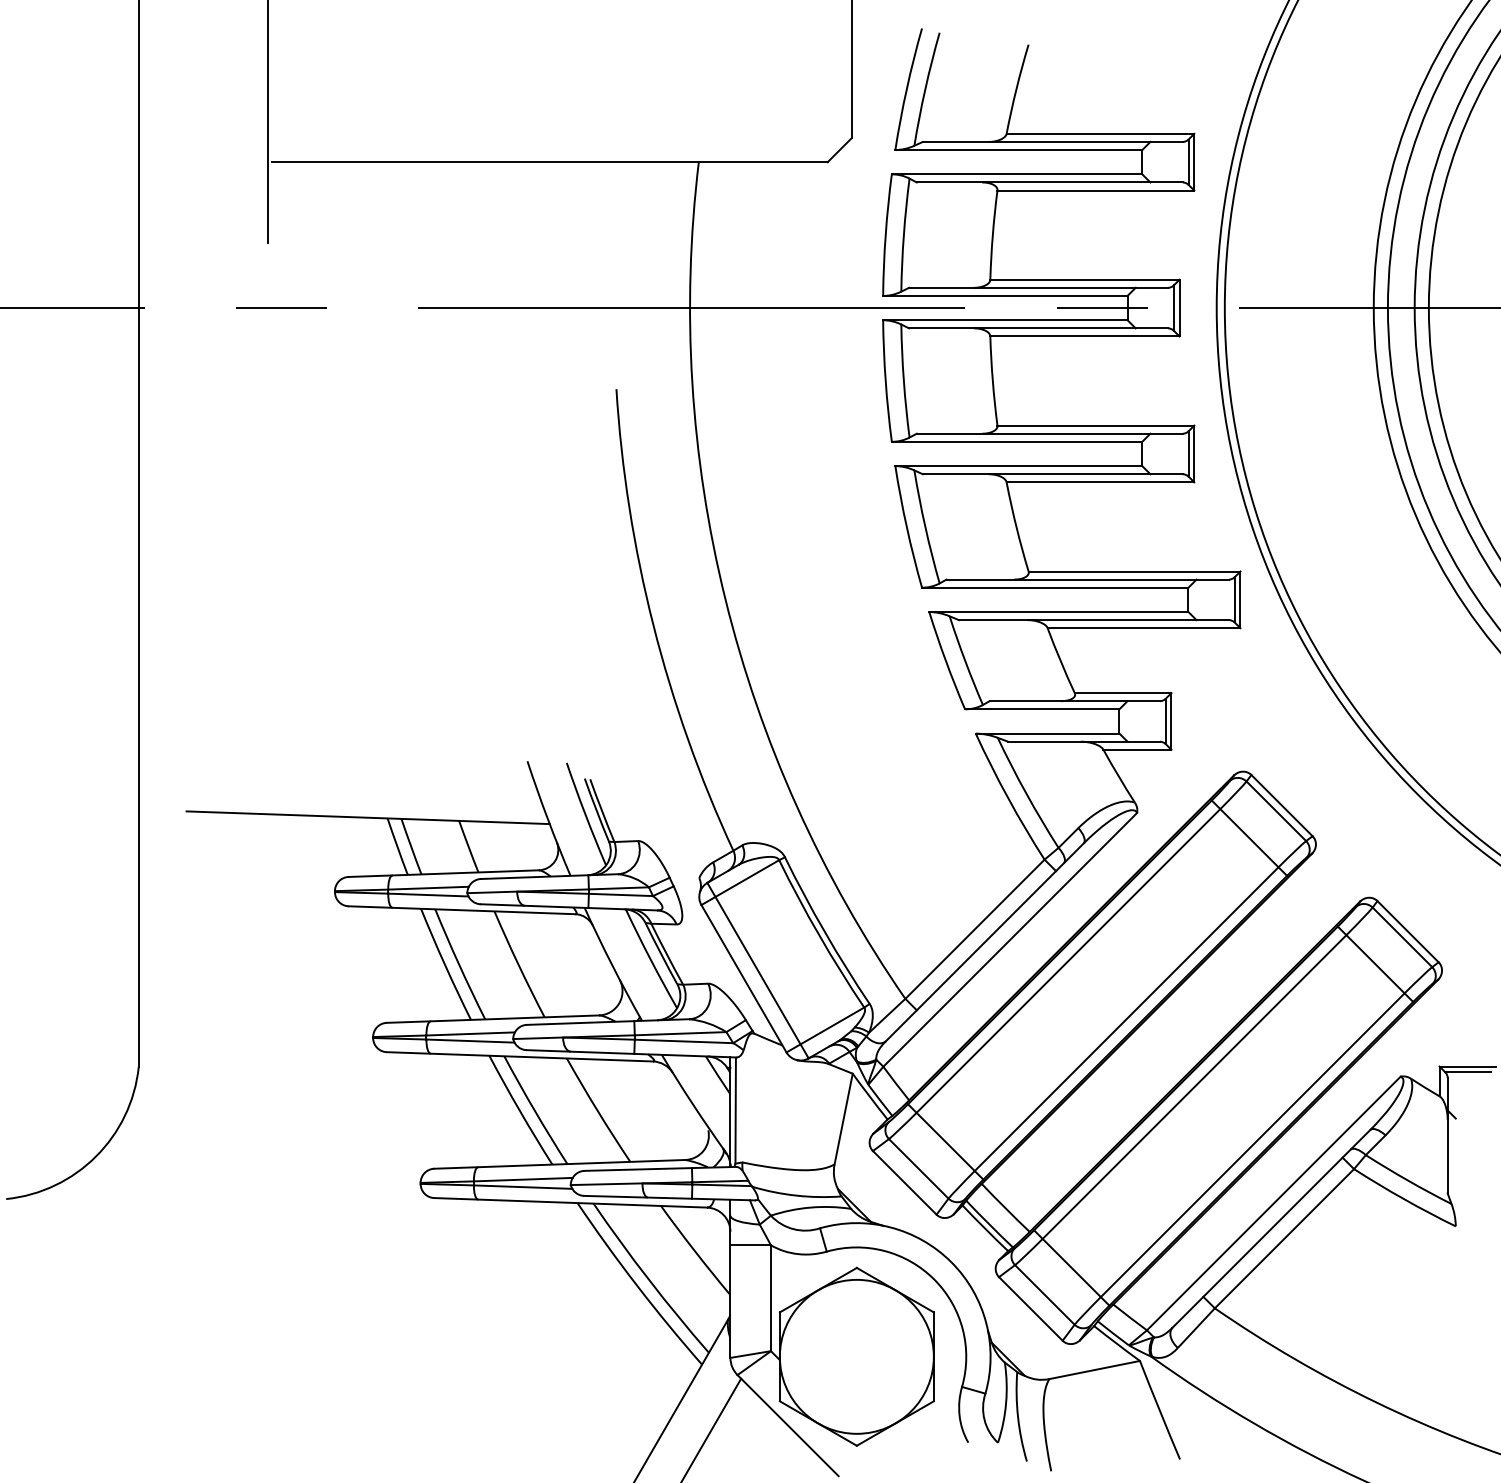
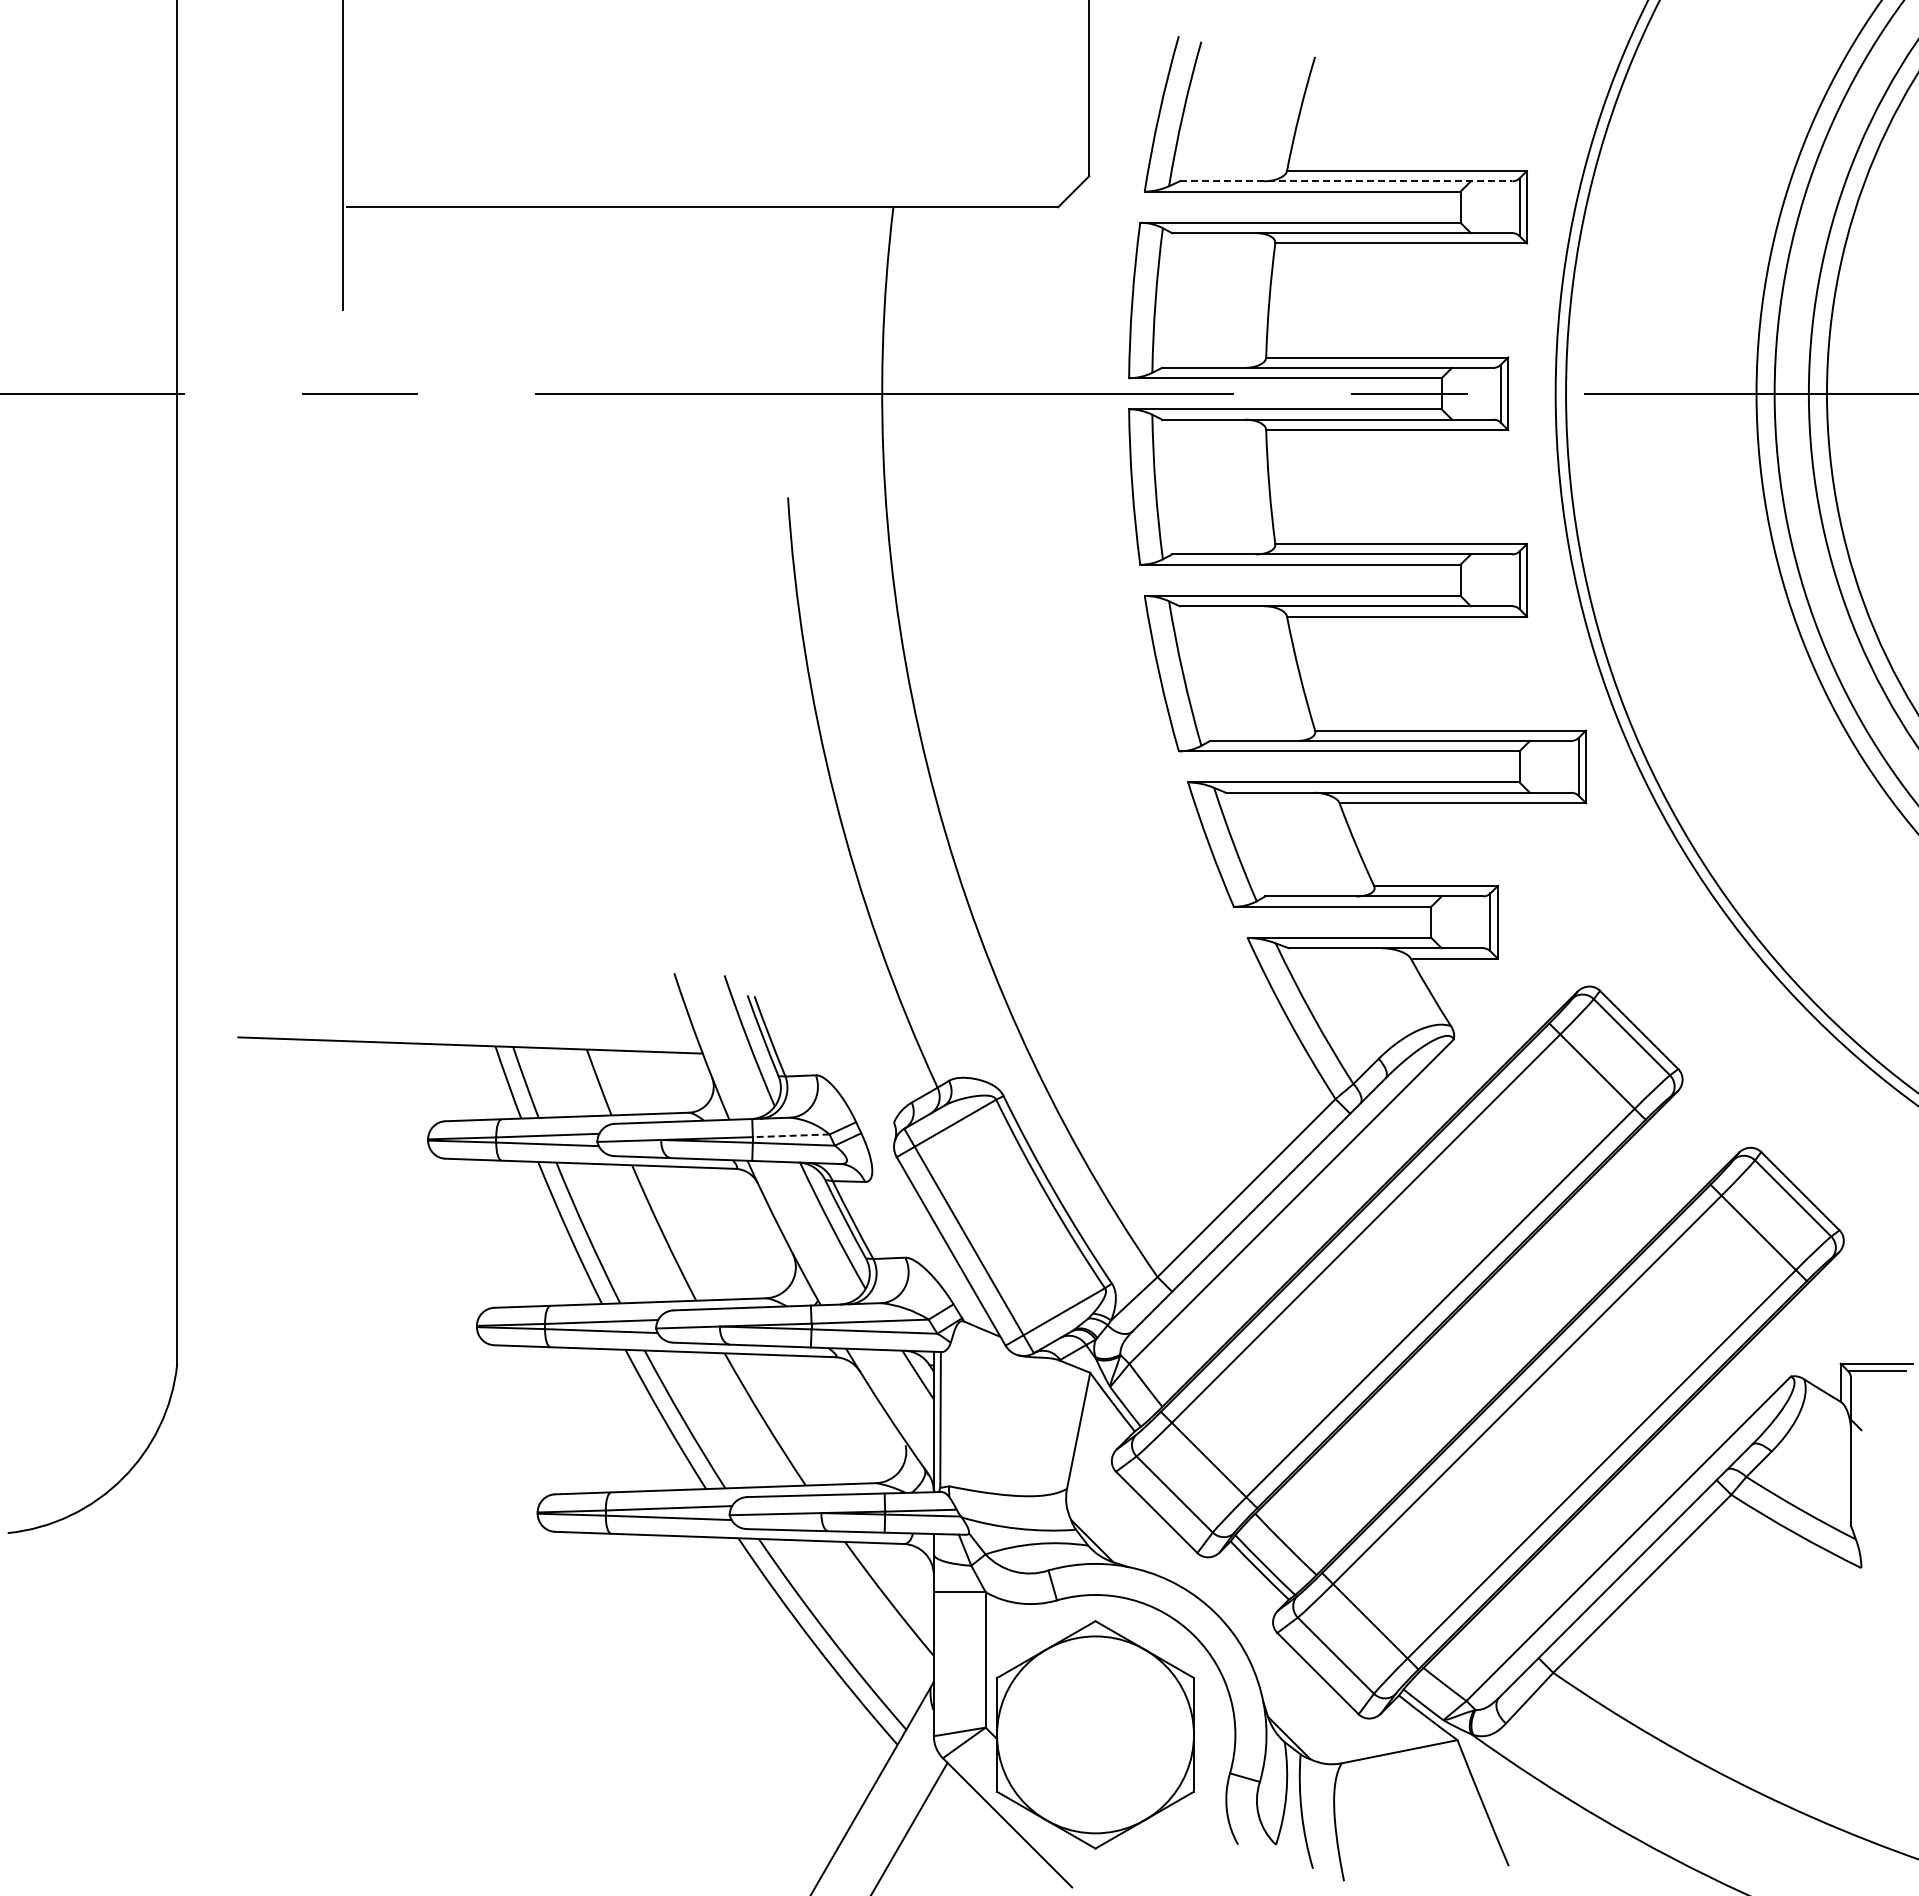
line: (1053, 142) -> (1346, 181), solid -> dashed
line: (618, 888) -> (790, 1135), solid -> dashed

